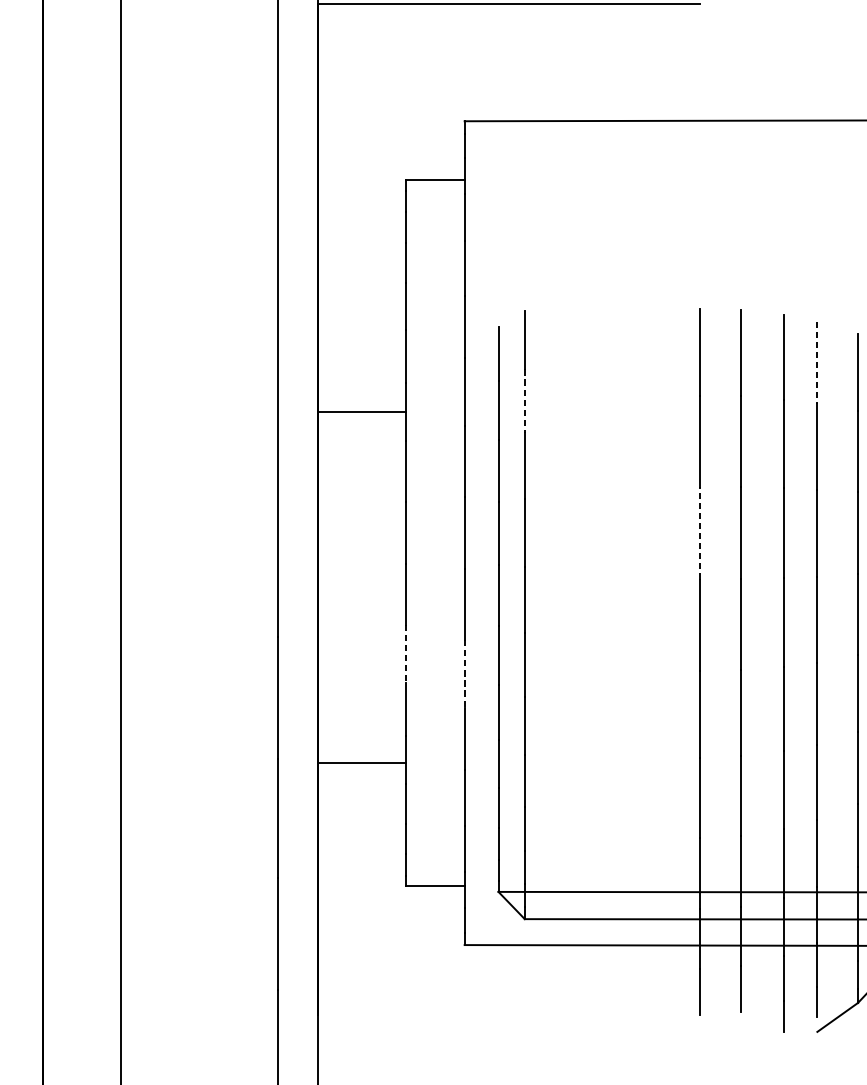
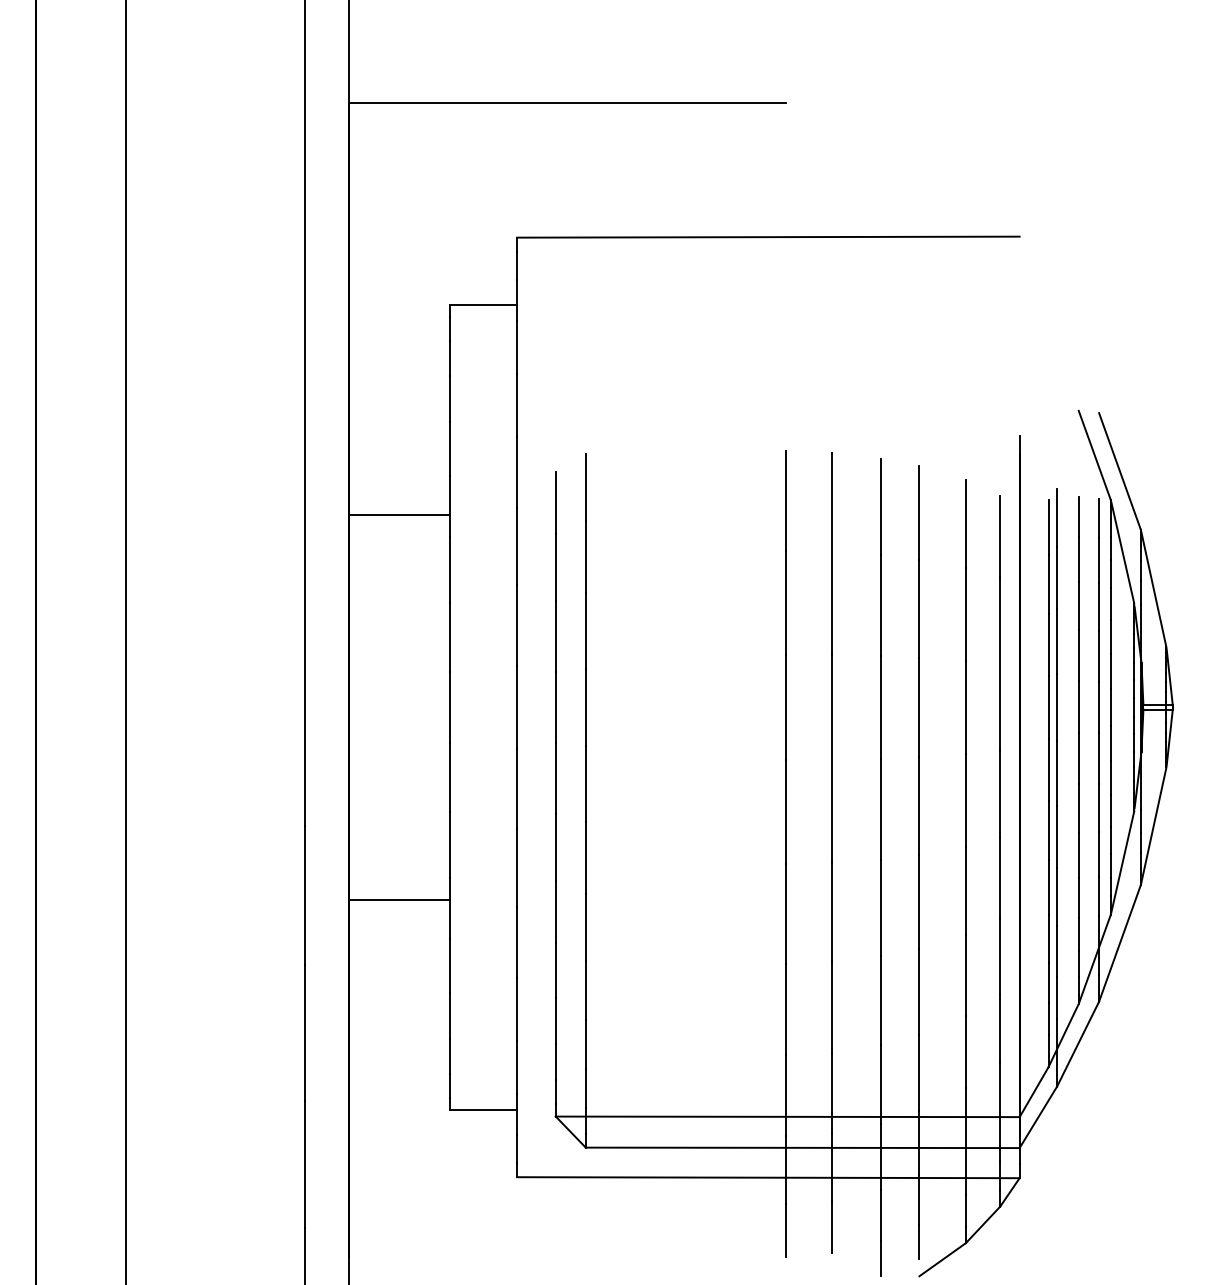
line: (817, 362) -> (919, 512), dashed -> solid
line: (524, 401) -> (585, 557), dashed -> solid
line: (361, 412) -> (399, 515), moved
line: (699, 533) -> (785, 707), dashed -> solid
line: (406, 654) -> (450, 845), dashed -> solid
line: (464, 674) -> (517, 868), dashed -> solid
line: (361, 762) -> (399, 899), moved

